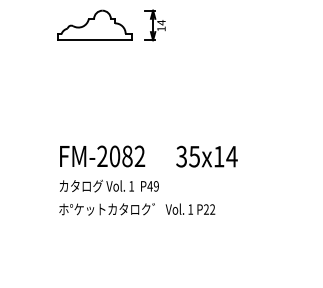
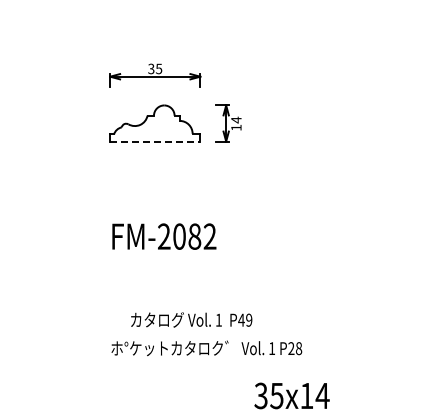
line: (95, 40) -> (155, 141), solid -> dashed
text: (102, 156) -> (164, 236), moved
text: (206, 156) -> (291, 395), moved
text: (109, 185) -> (191, 319), moved
text: (212, 209) -> (298, 348), P22 -> P28

